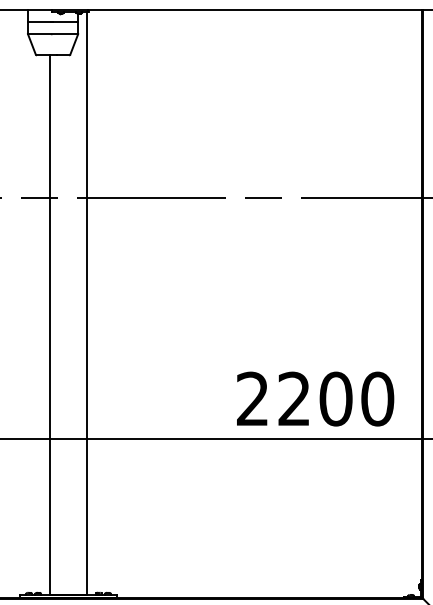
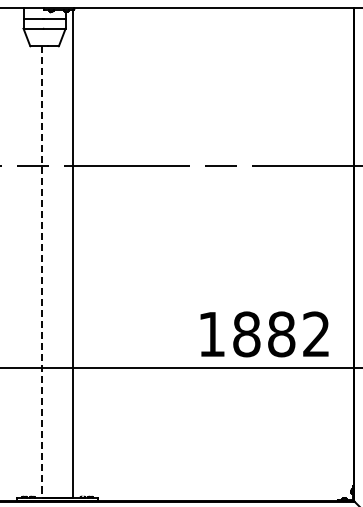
line: (50, 325) -> (42, 272), solid -> dashed
text: (315, 399) -> (264, 334), 2200 -> 1882

